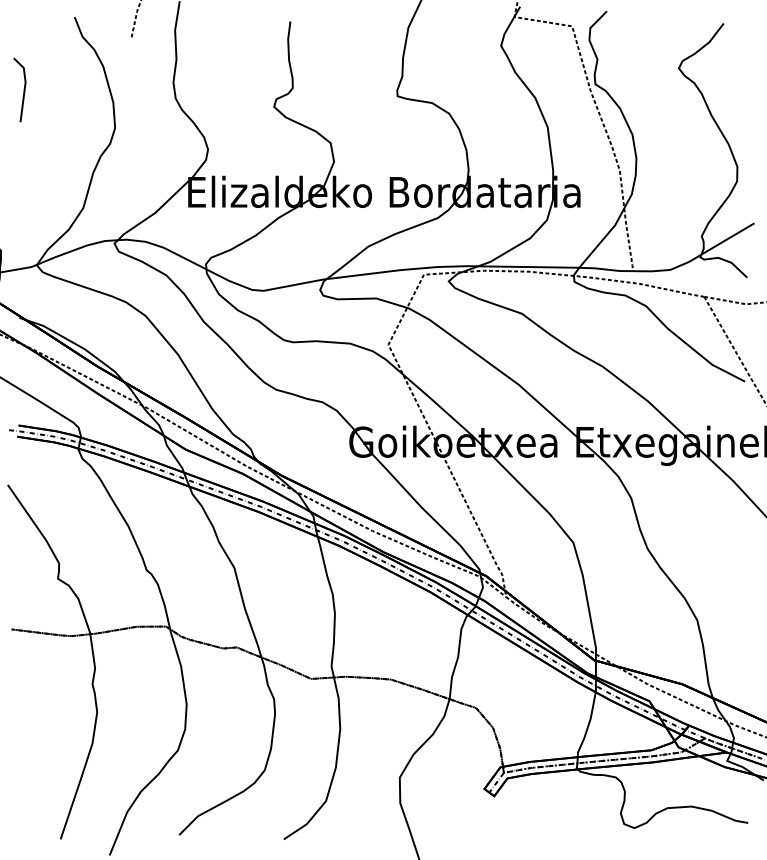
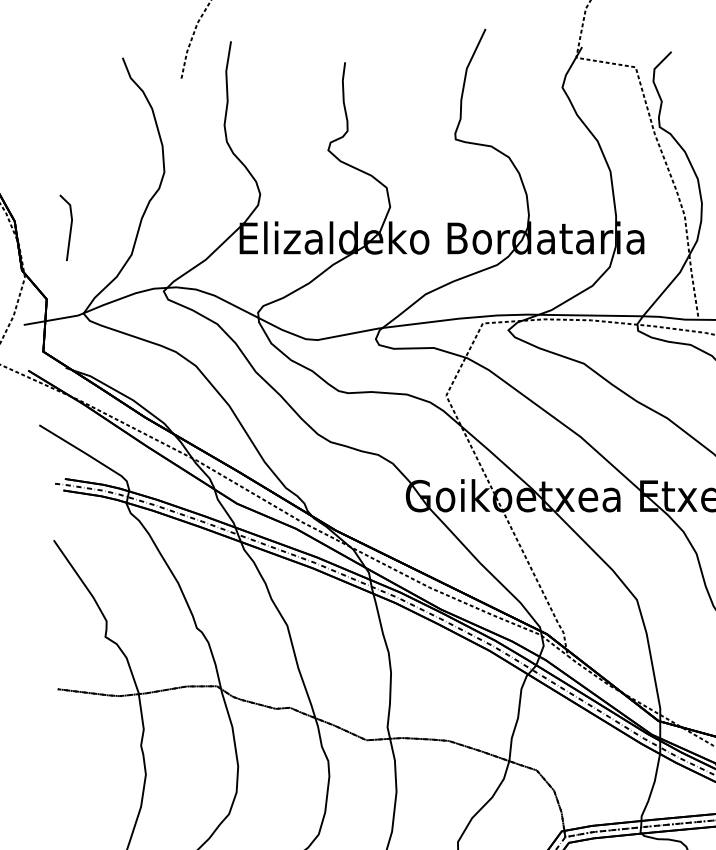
line: (23, 89) -> (69, 227), moved

